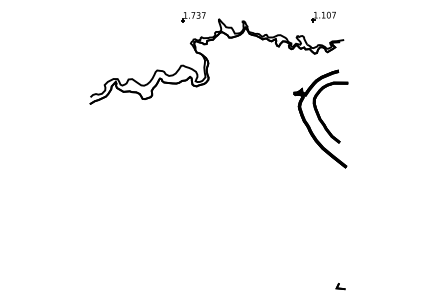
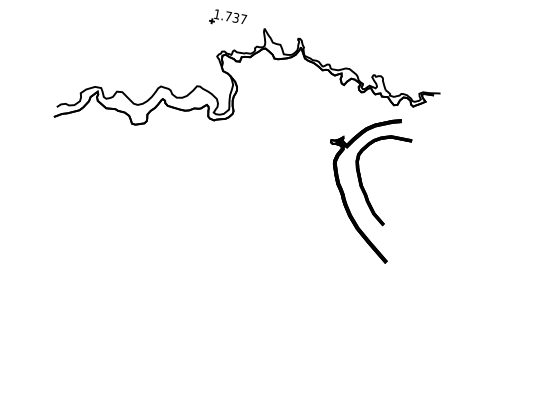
part: (323, 16) -> (417, 53), removed
part: (320, 118) -> (362, 184), moved

